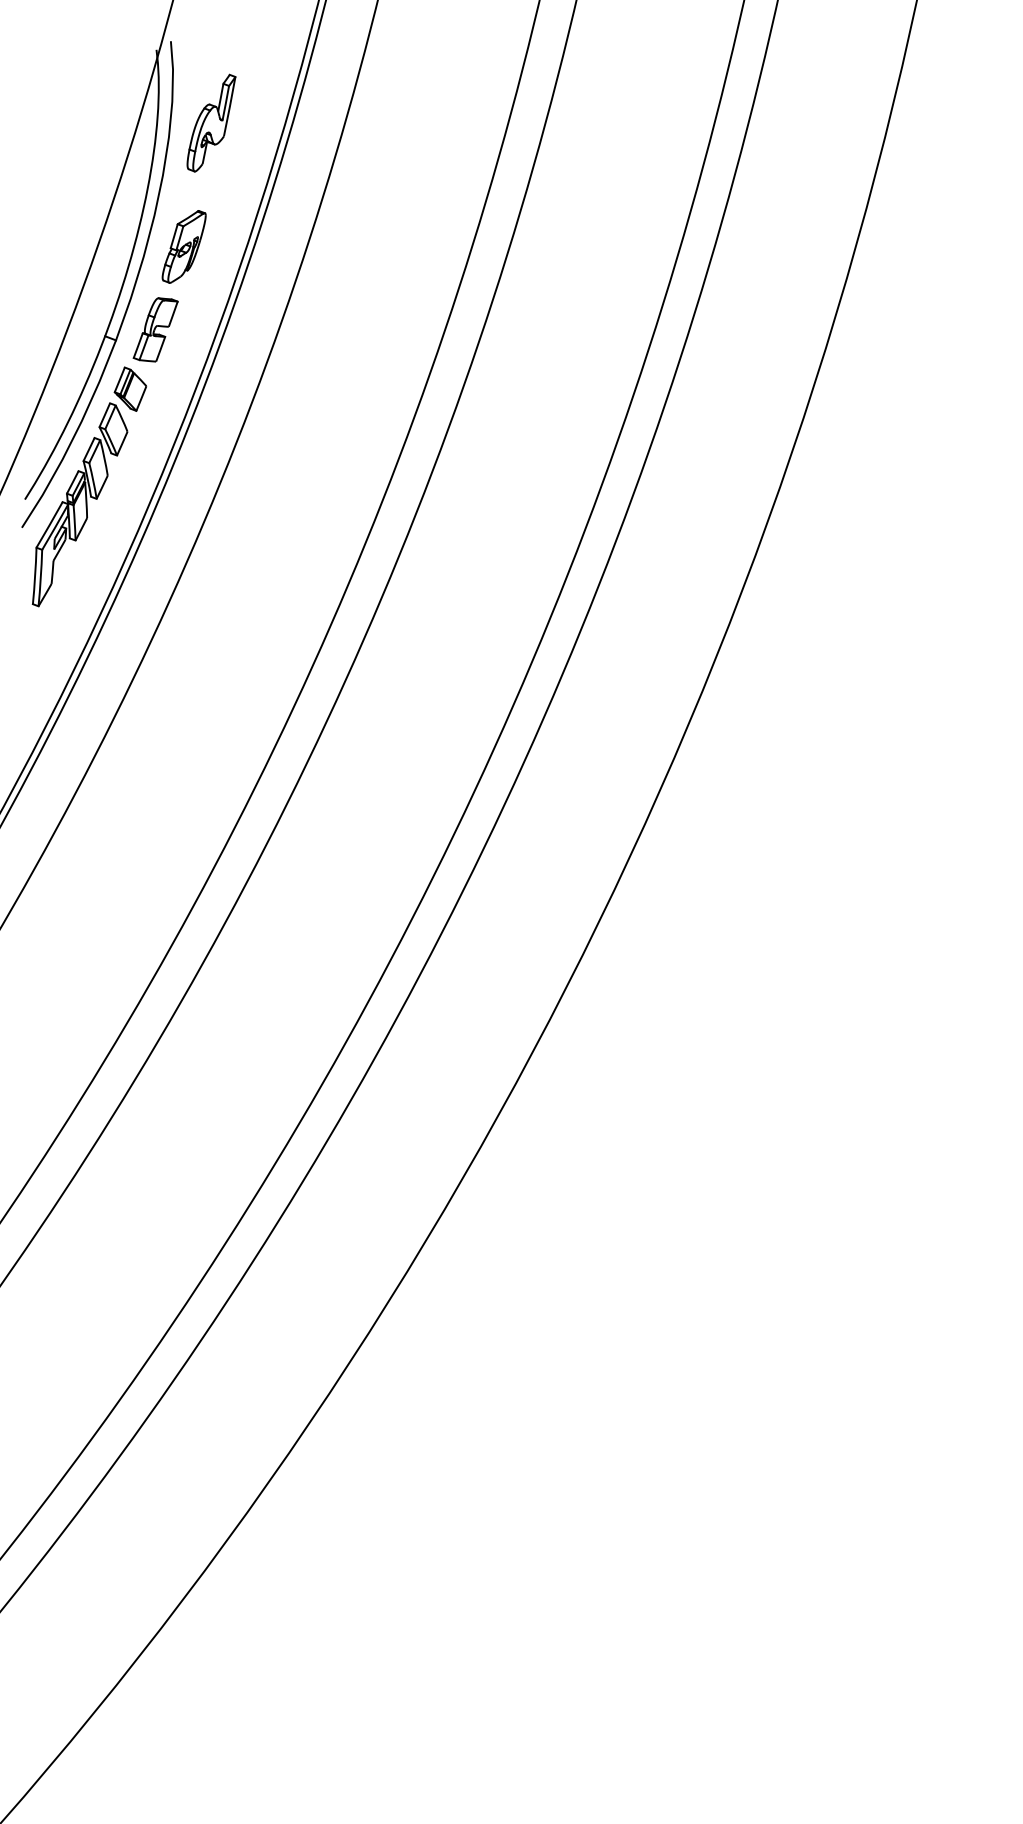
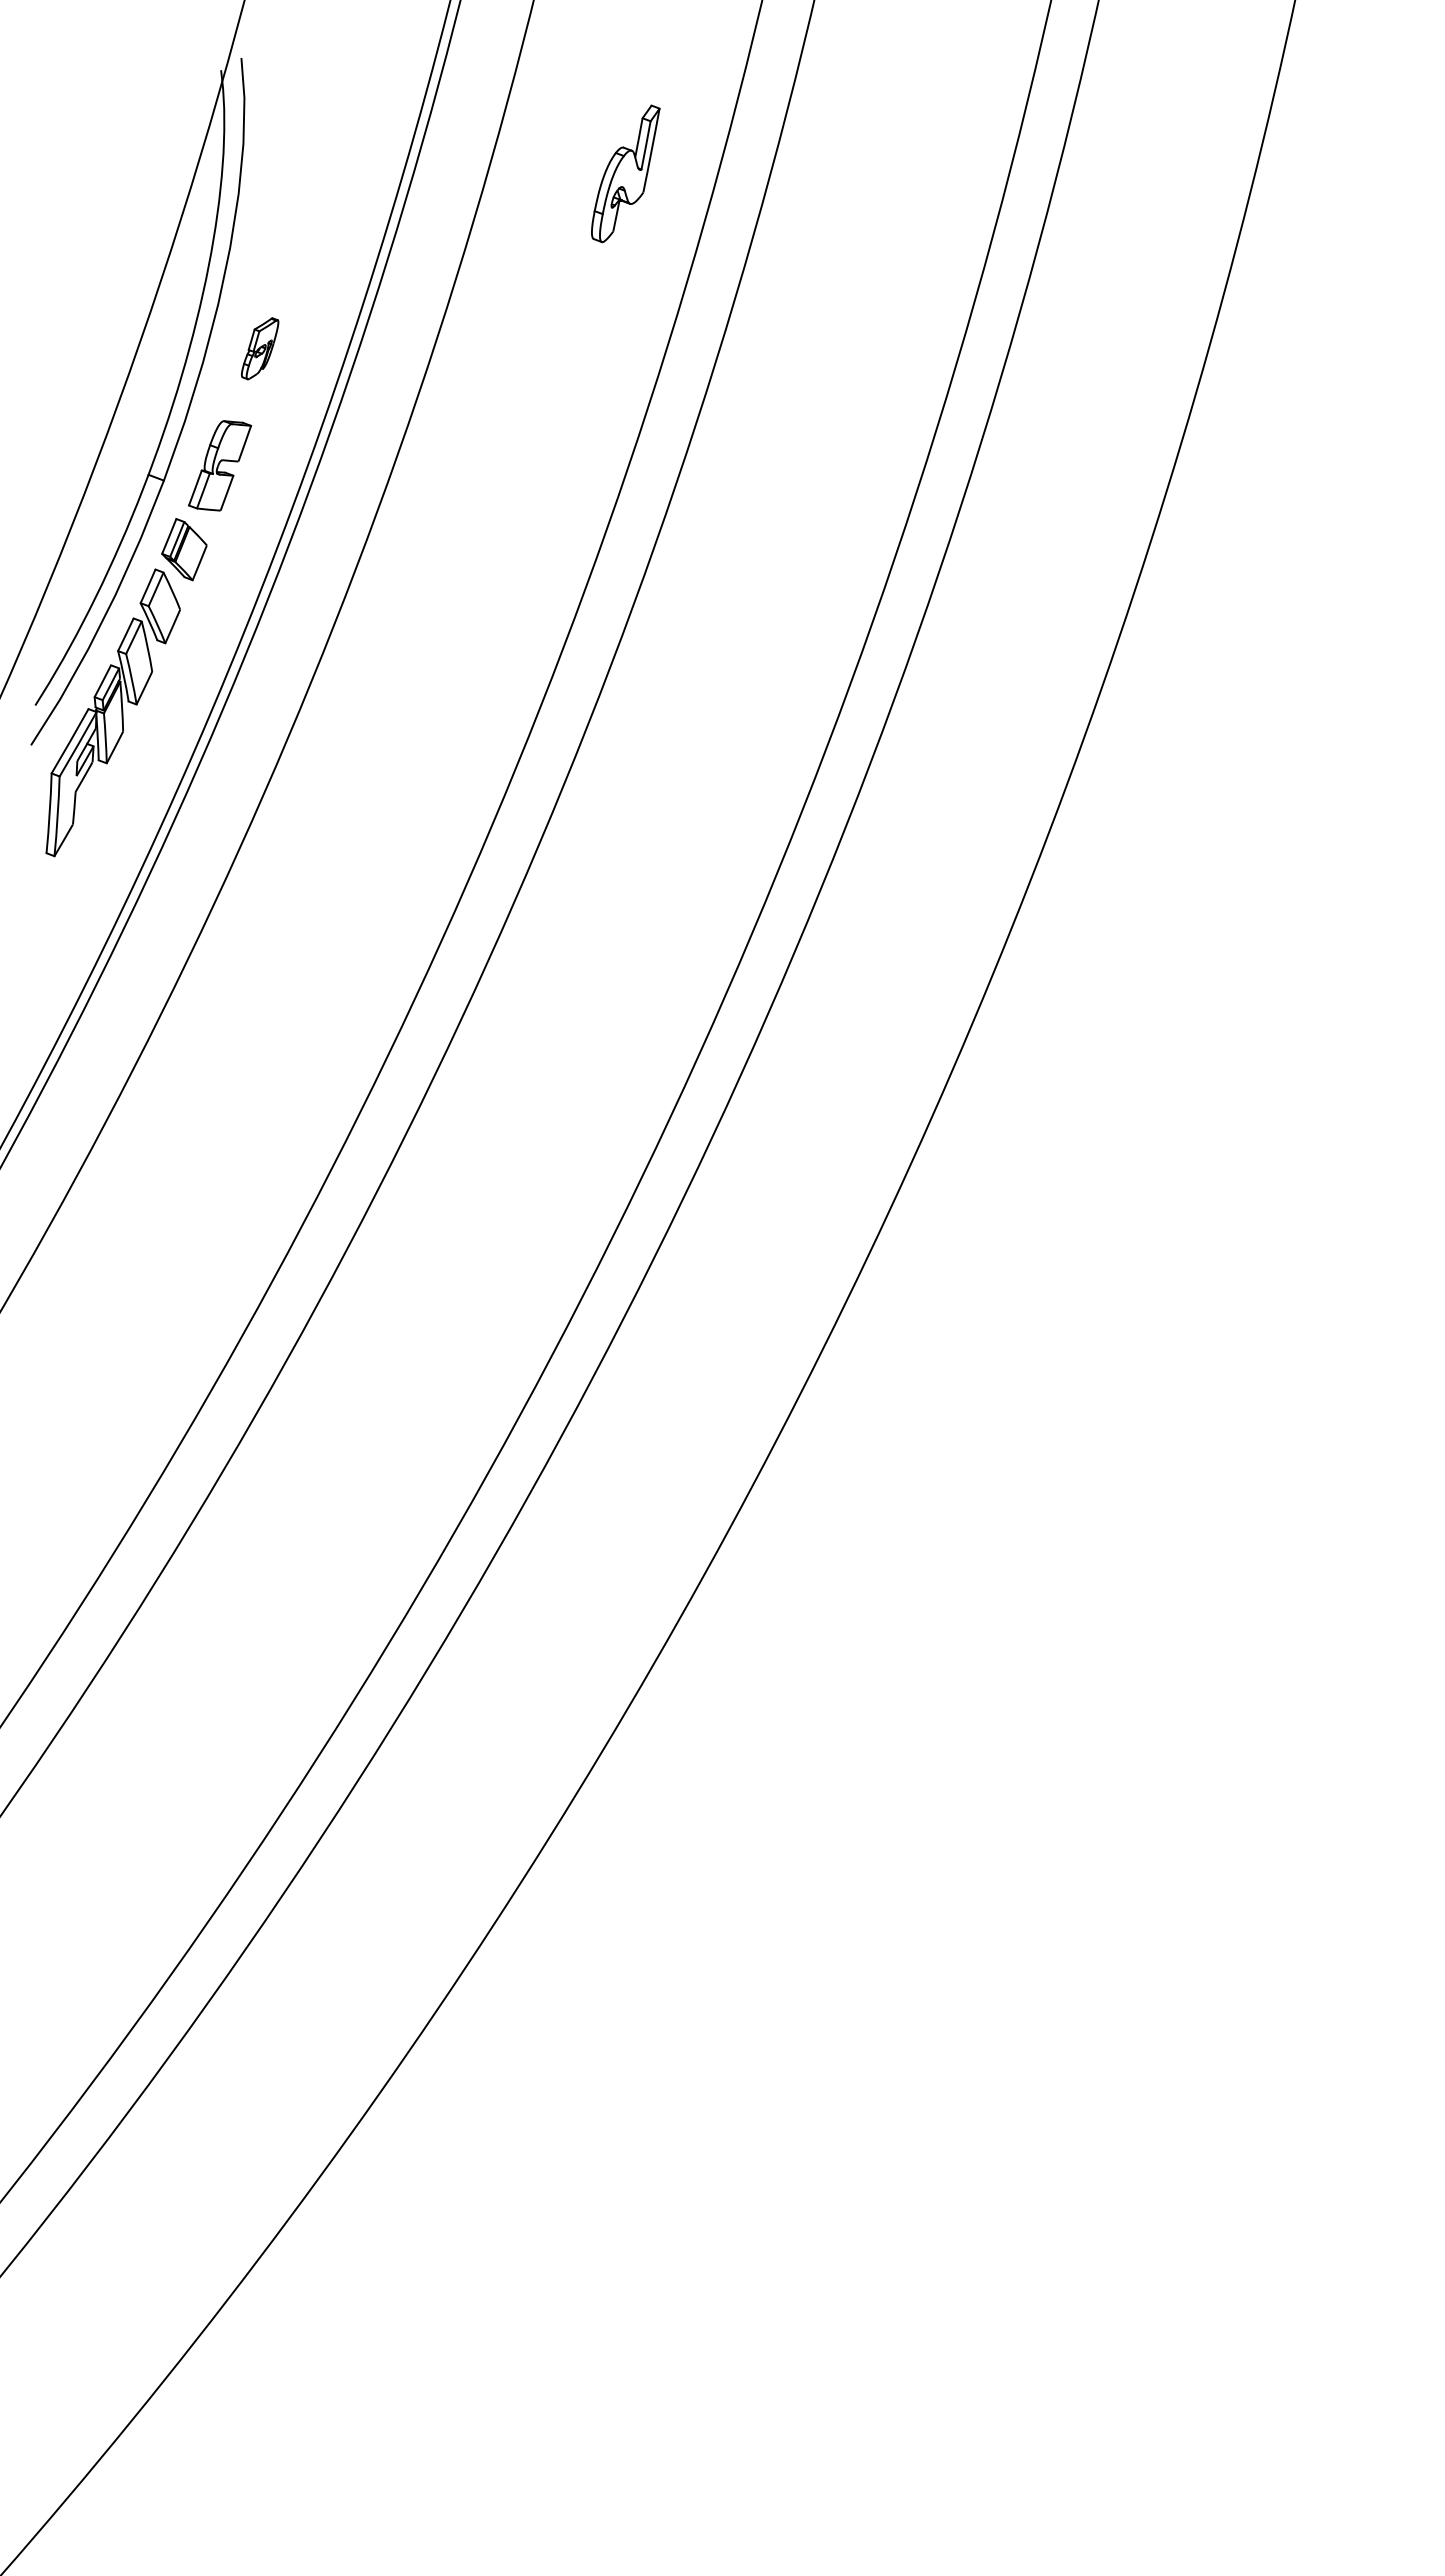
part: (211, 122) -> (625, 173), moved
part: (183, 246) -> (259, 348), size x0.6

